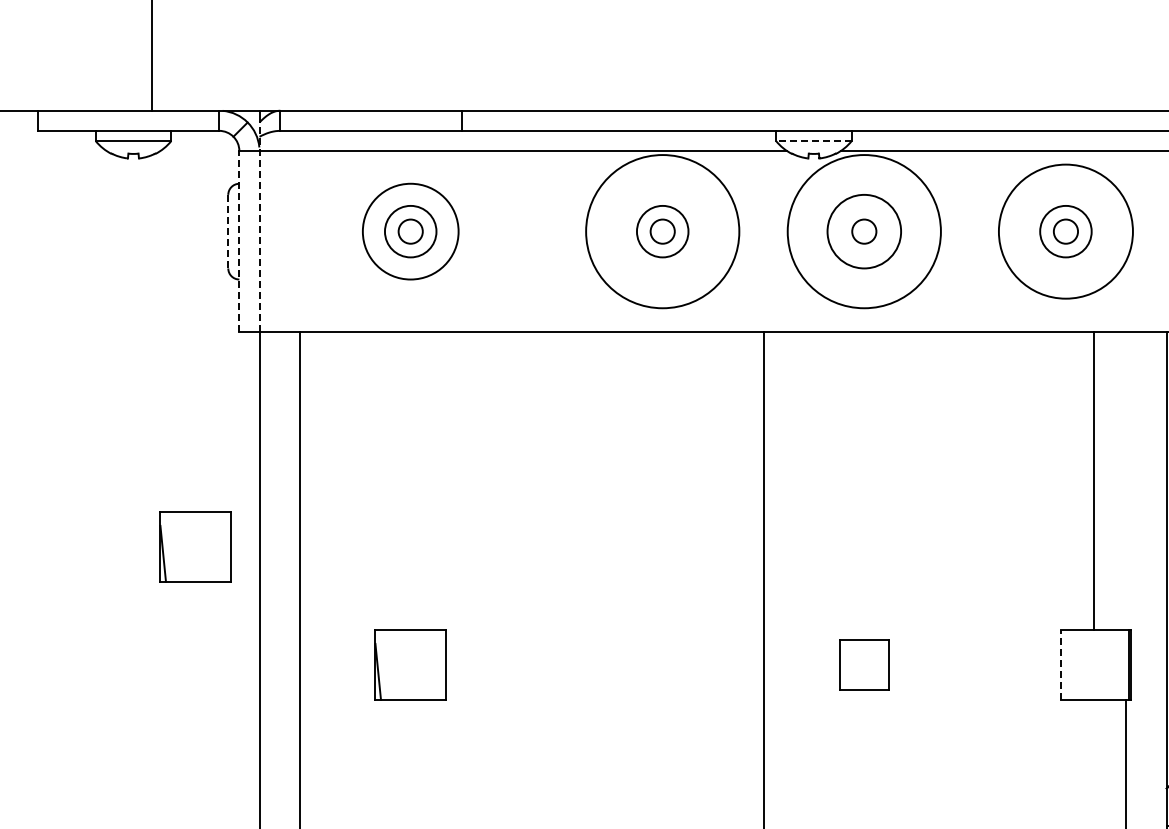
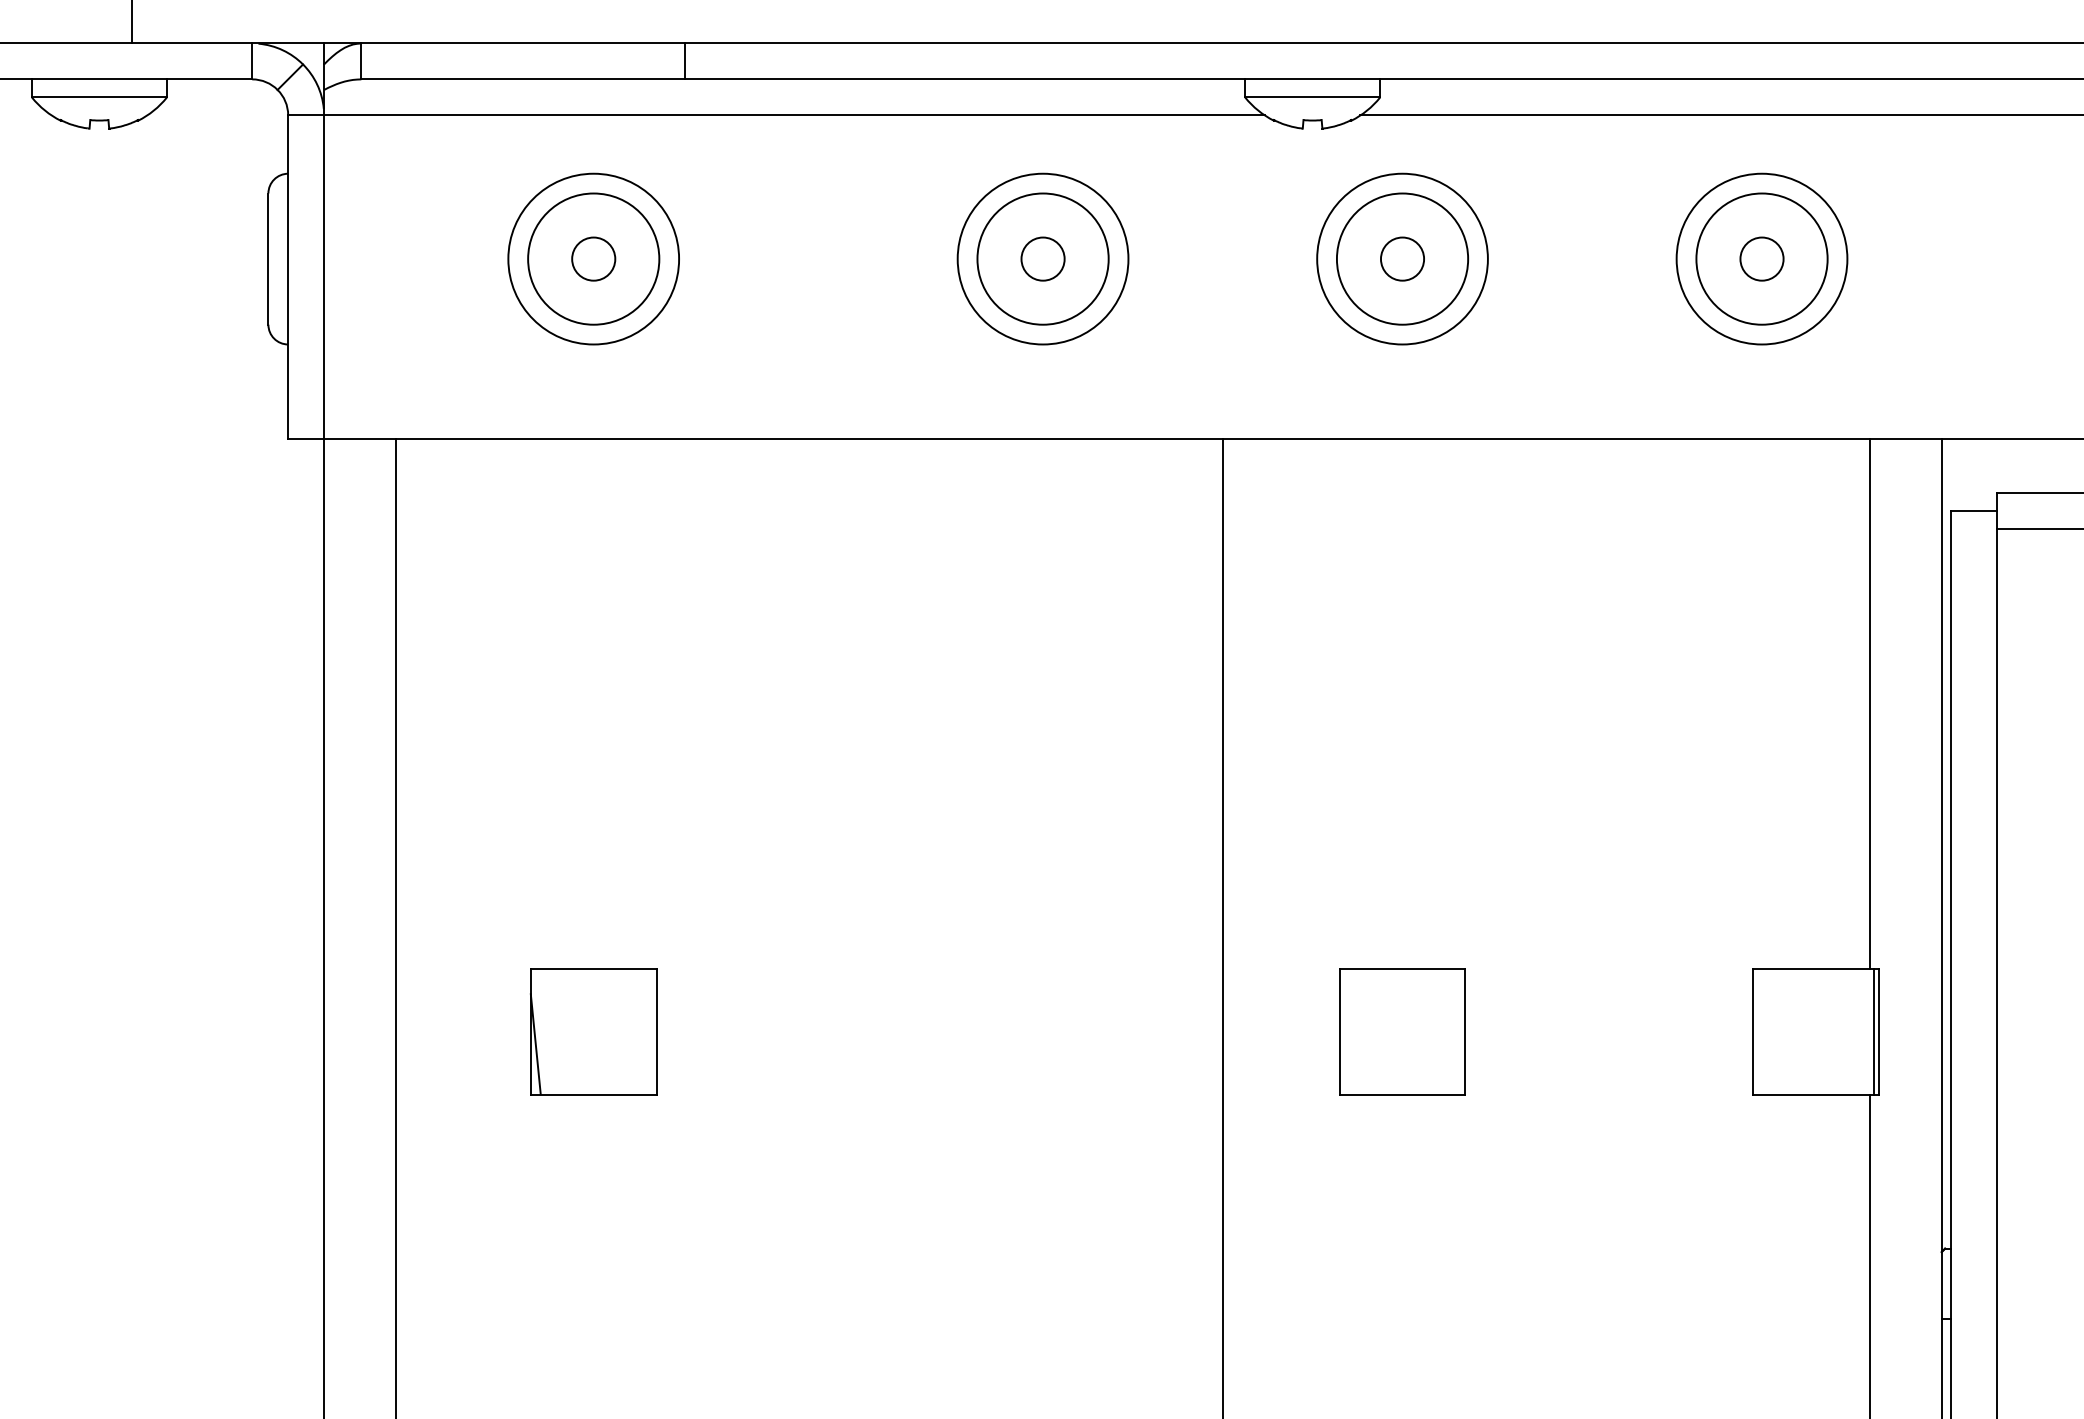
line: (813, 140) -> (1311, 96), dashed -> solid
line: (259, 227) -> (324, 251), dashed -> solid
line: (228, 231) -> (268, 258), dashed -> solid
circle: (410, 231) -> (593, 258), size x1.43
circle: (662, 231) -> (1042, 258), size x0.62
circle: (662, 231) -> (1042, 258), size x1.43
circle: (864, 231) -> (1402, 258), size x0.62
circle: (1065, 231) -> (1761, 258), size x0.71
circle: (1065, 231) -> (1761, 258), size x1.43
line: (239, 241) -> (288, 276), dashed -> solid
line: (1094, 480) -> (1870, 702), moved
part: (195, 546) -> (209, 820), removed
part: (864, 664) -> (1402, 1030), size x1.43
line: (1060, 664) -> (1752, 1030), dashed -> solid

